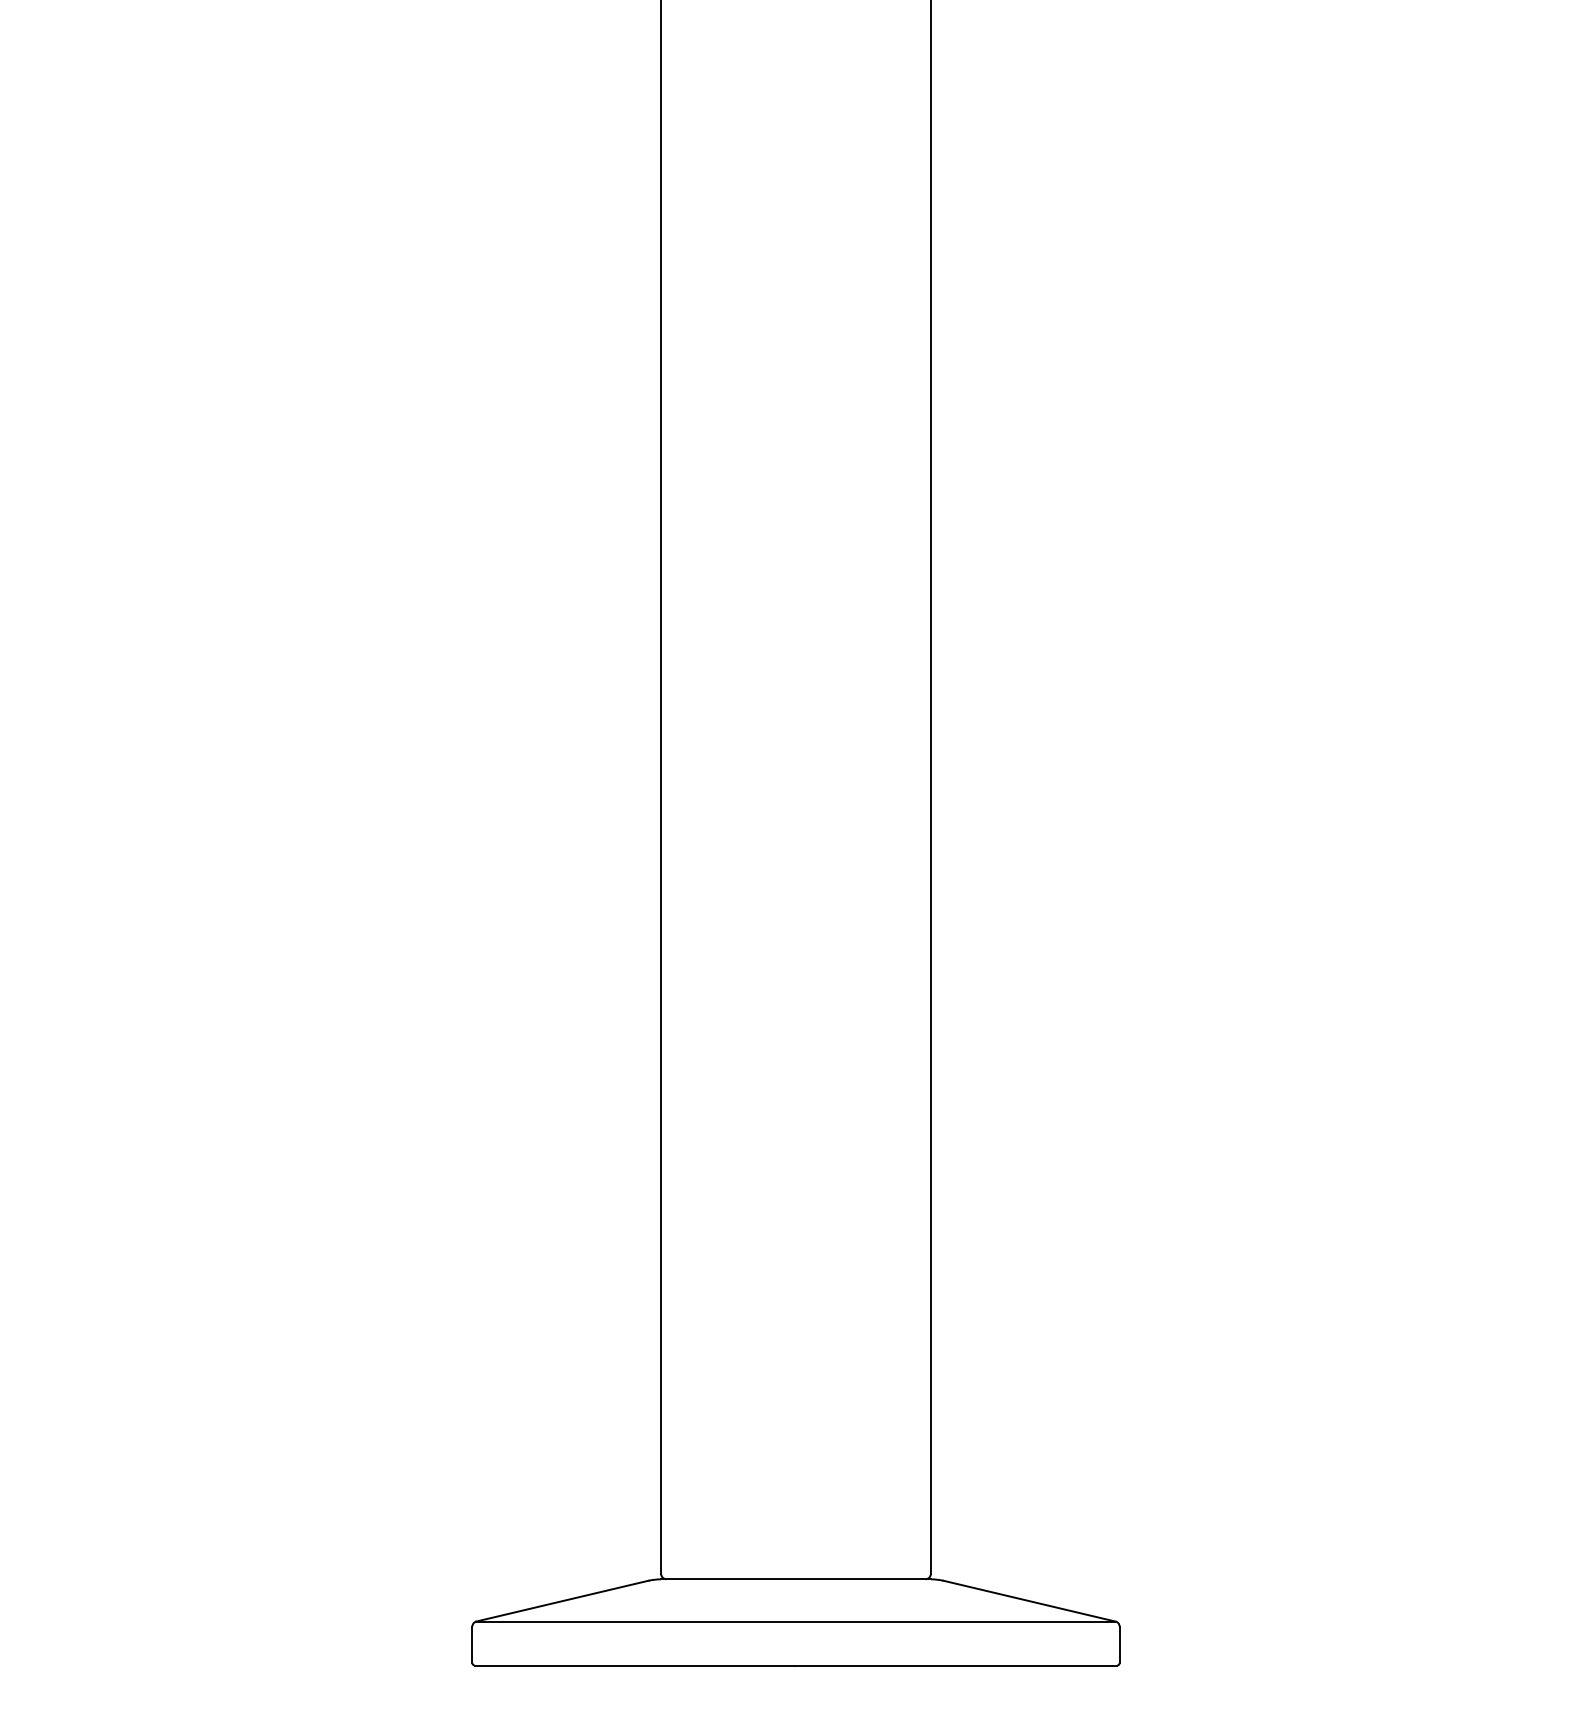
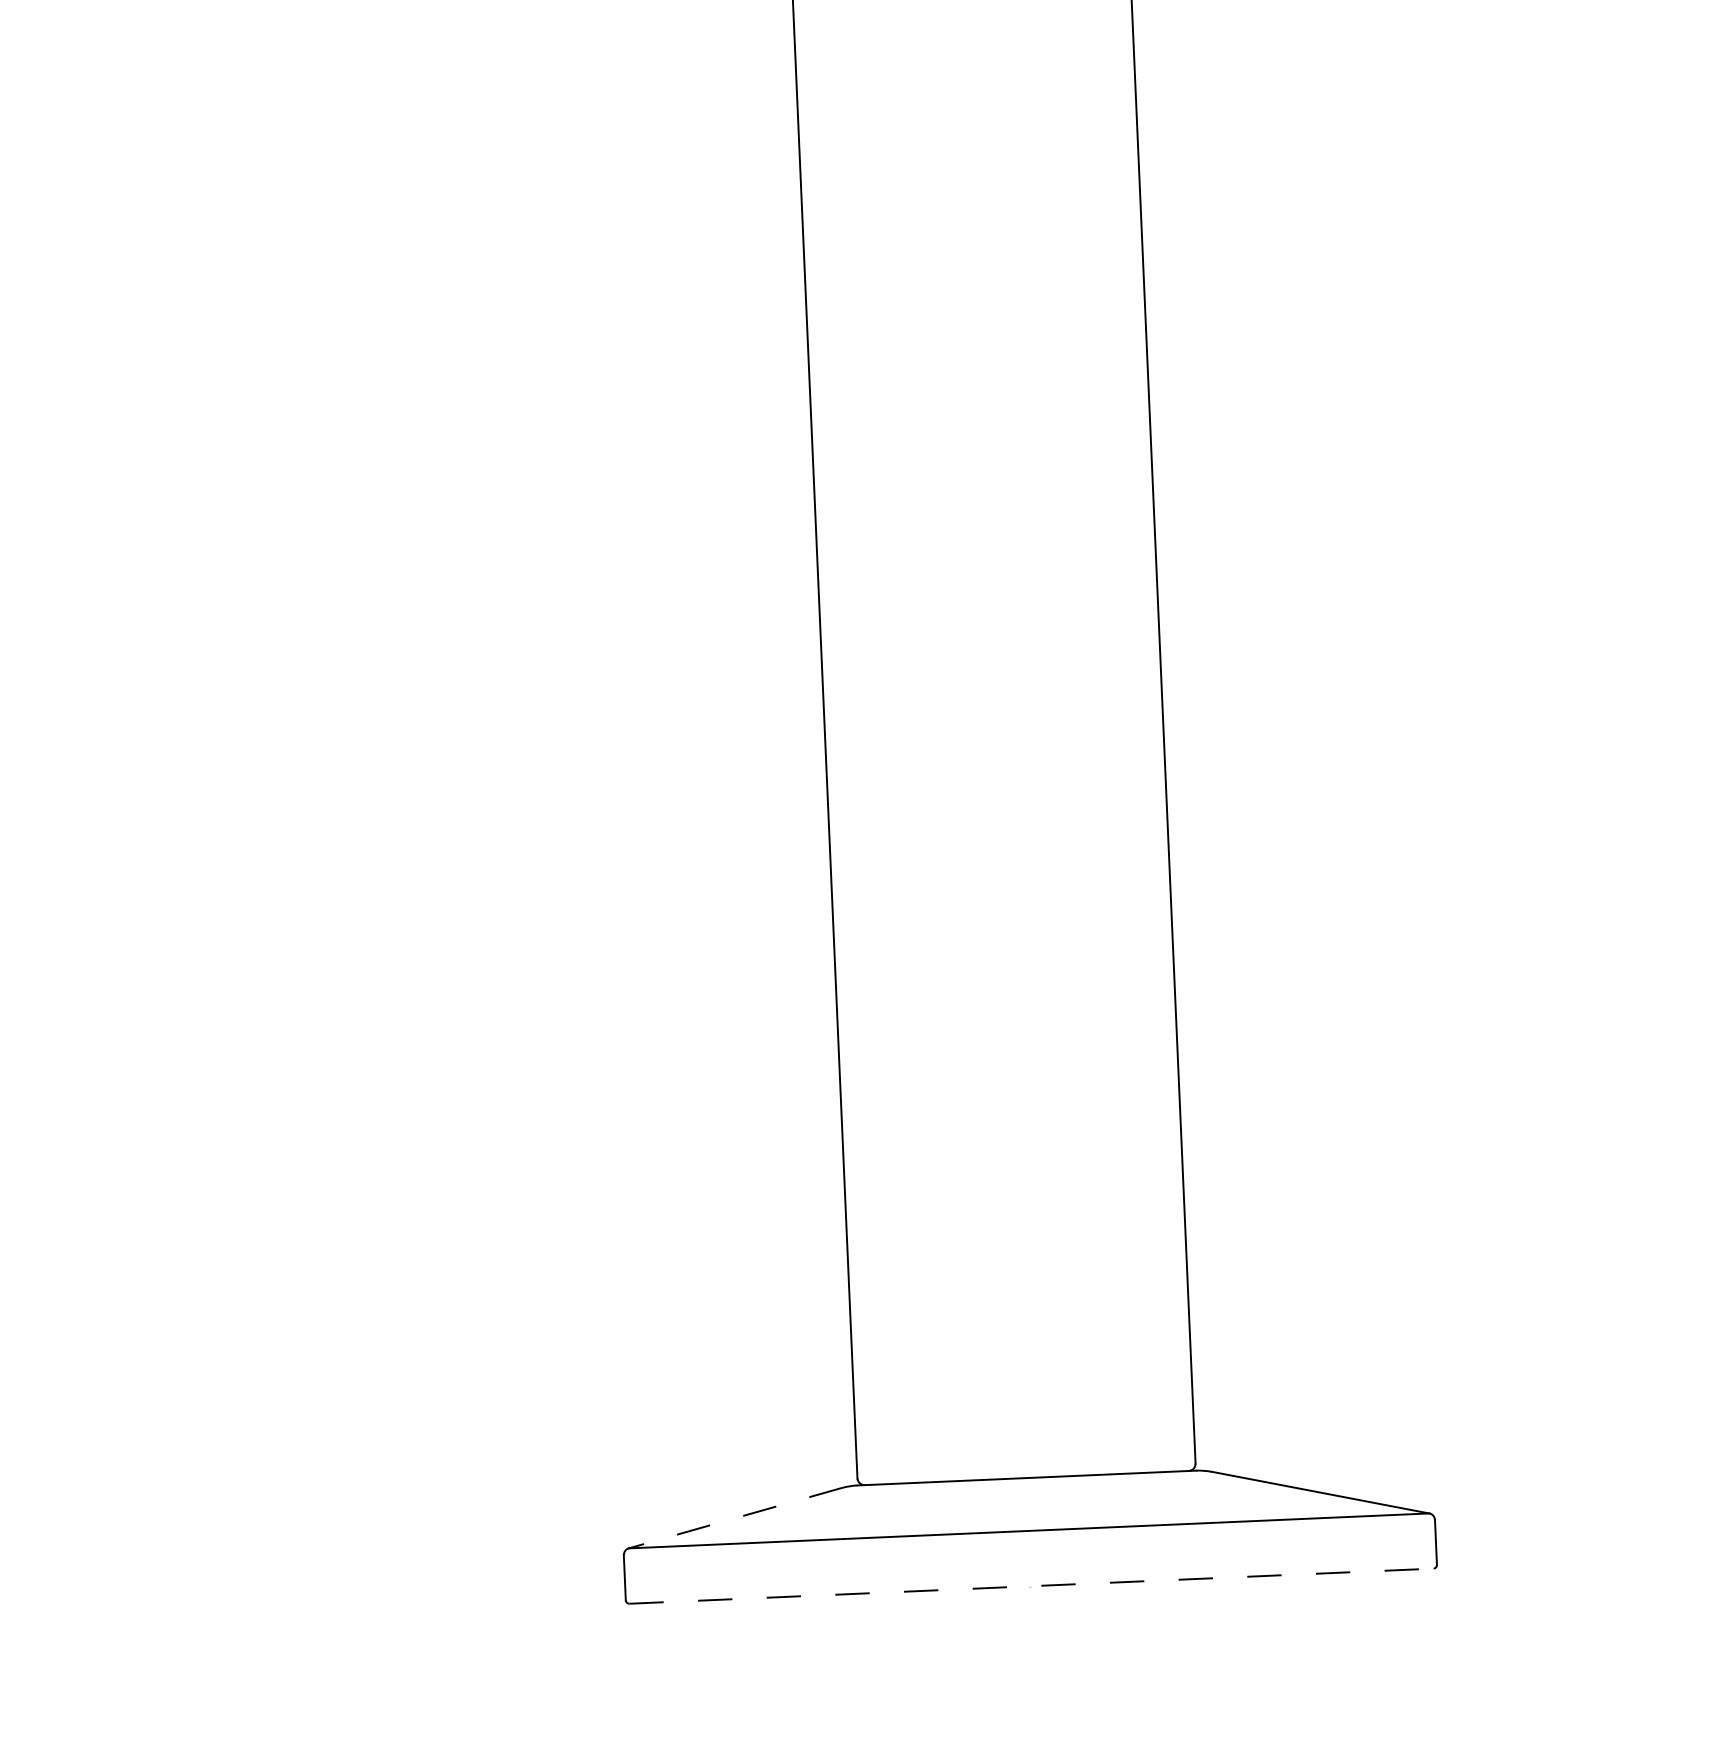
line: (562, 1601) -> (735, 1518), solid -> dashed
line: (796, 1665) -> (1032, 1585), solid -> dashed

